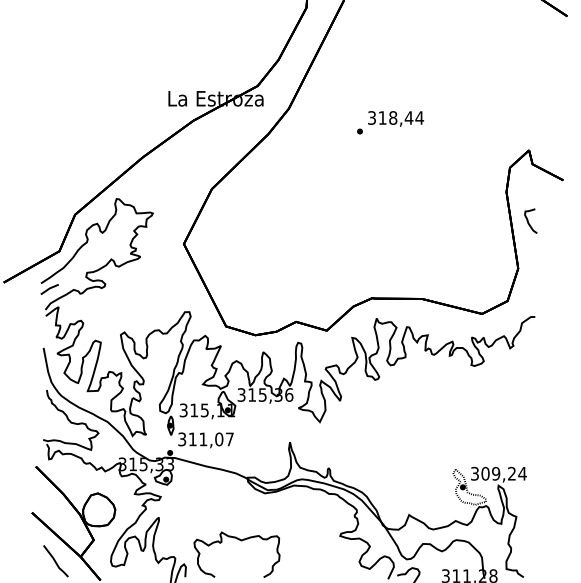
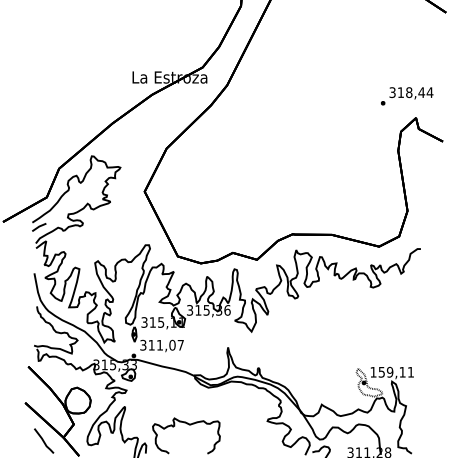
text: (390, 122) -> (407, 96), moved
curve: (529, 222) -> (416, 174), removed
text: (499, 472) -> (392, 371), 309,24 -> 159,11

